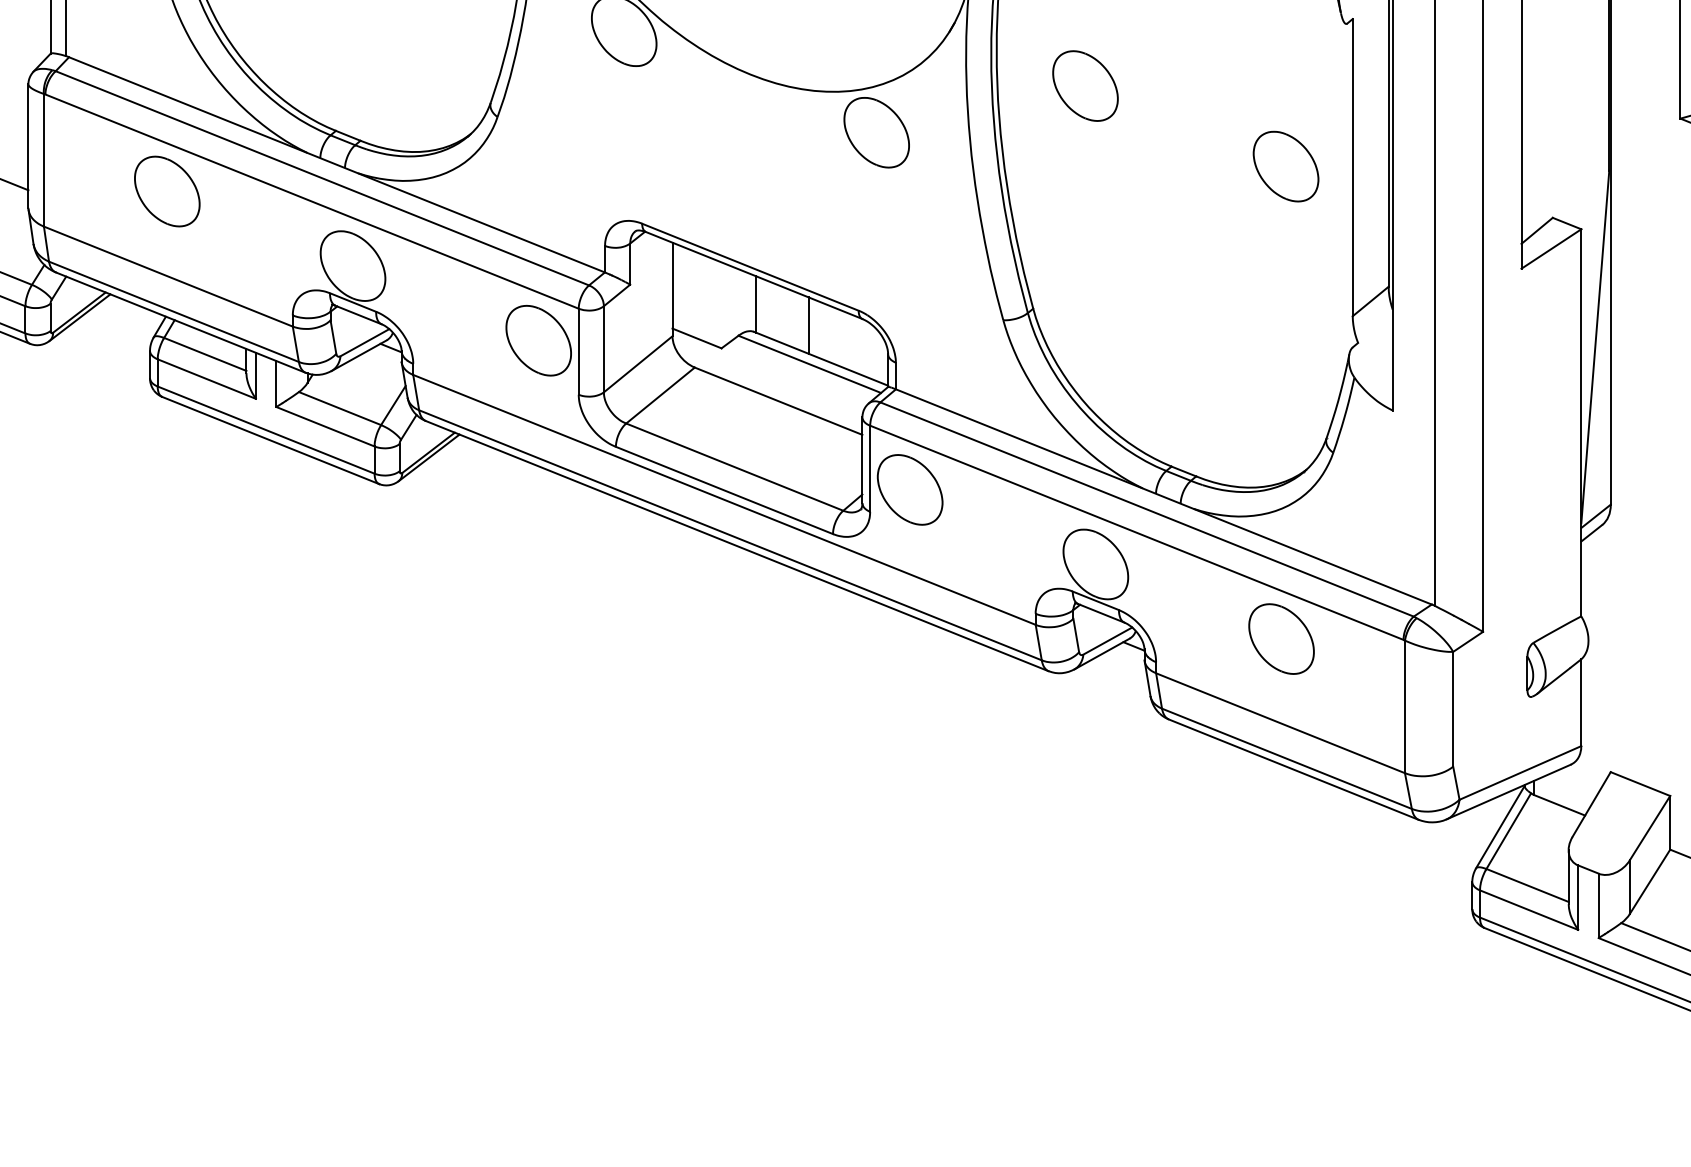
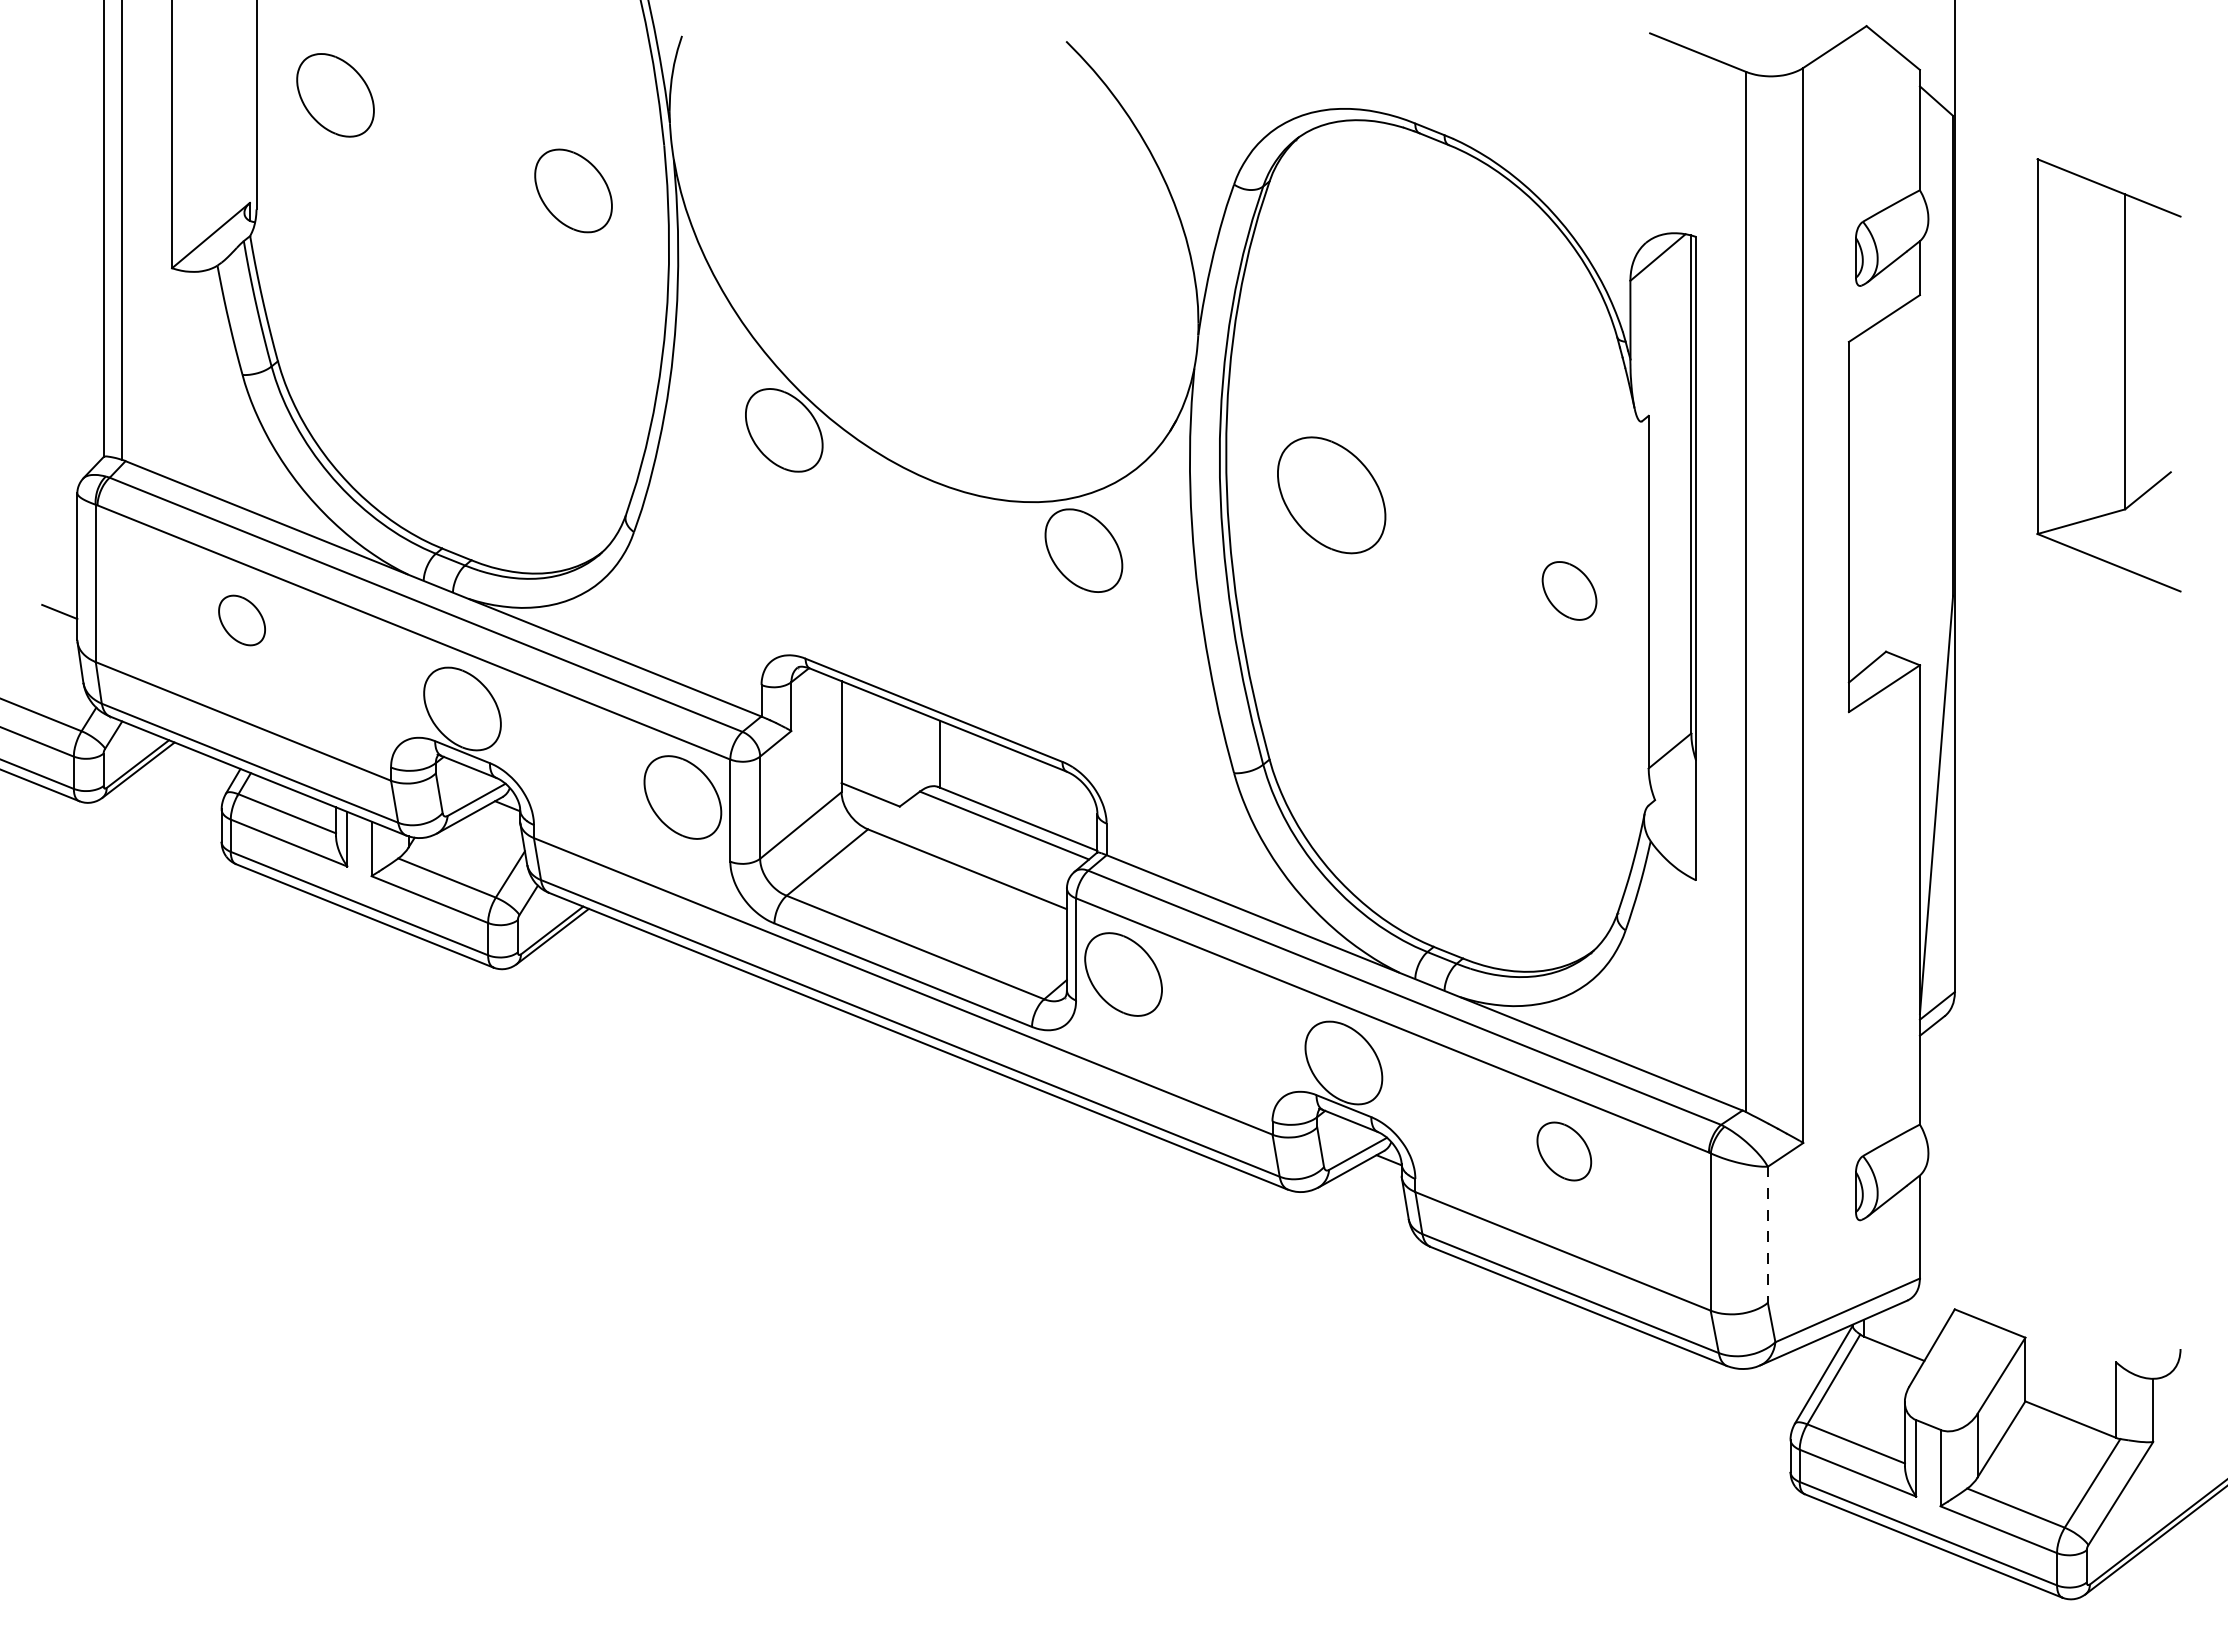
part: (1085, 86) -> (1331, 495), size x1.4
part: (1285, 166) -> (1569, 590), size x0.7
part: (166, 191) -> (241, 620), size x0.6
line: (808, 325) -> (1002, 779), removed
part: (1281, 639) -> (1564, 1151), size x0.7
line: (1452, 709) -> (1767, 1235), solid -> dashed

